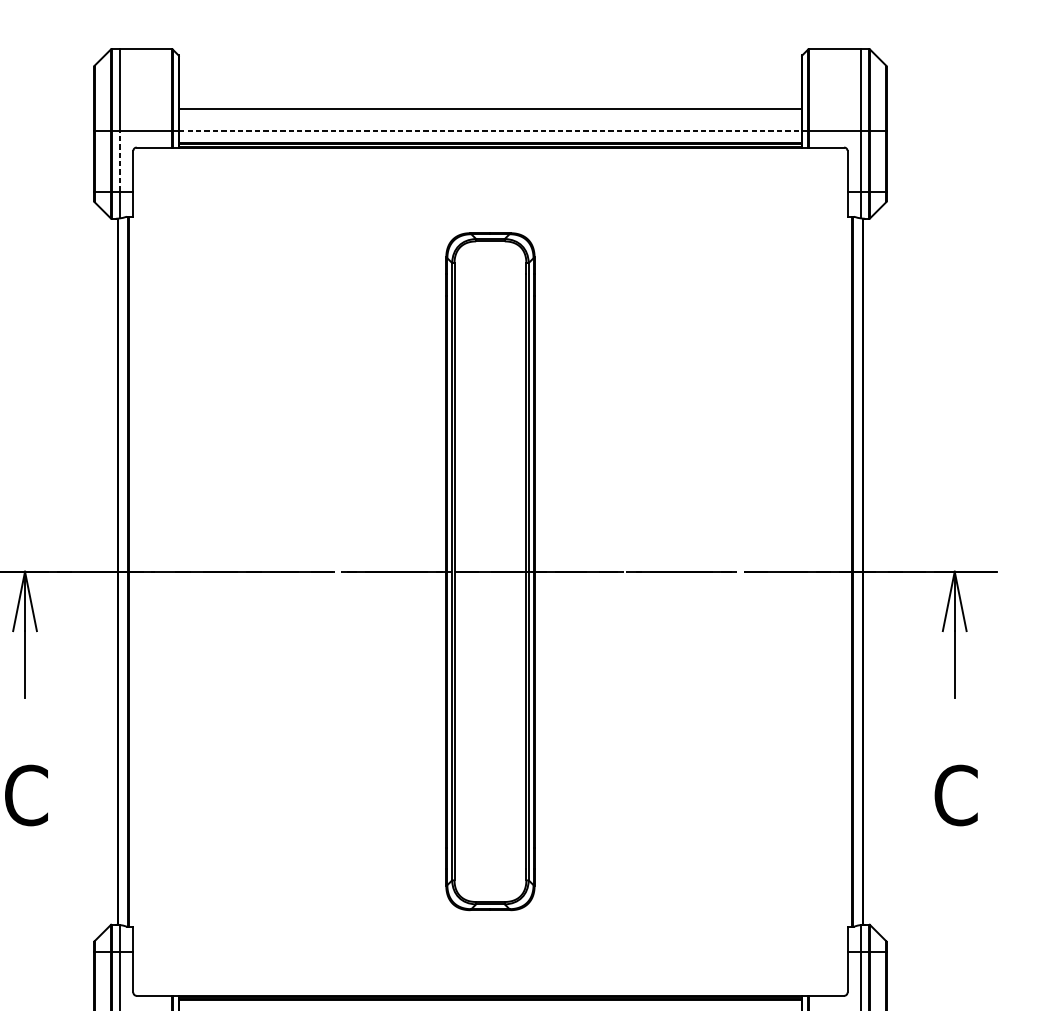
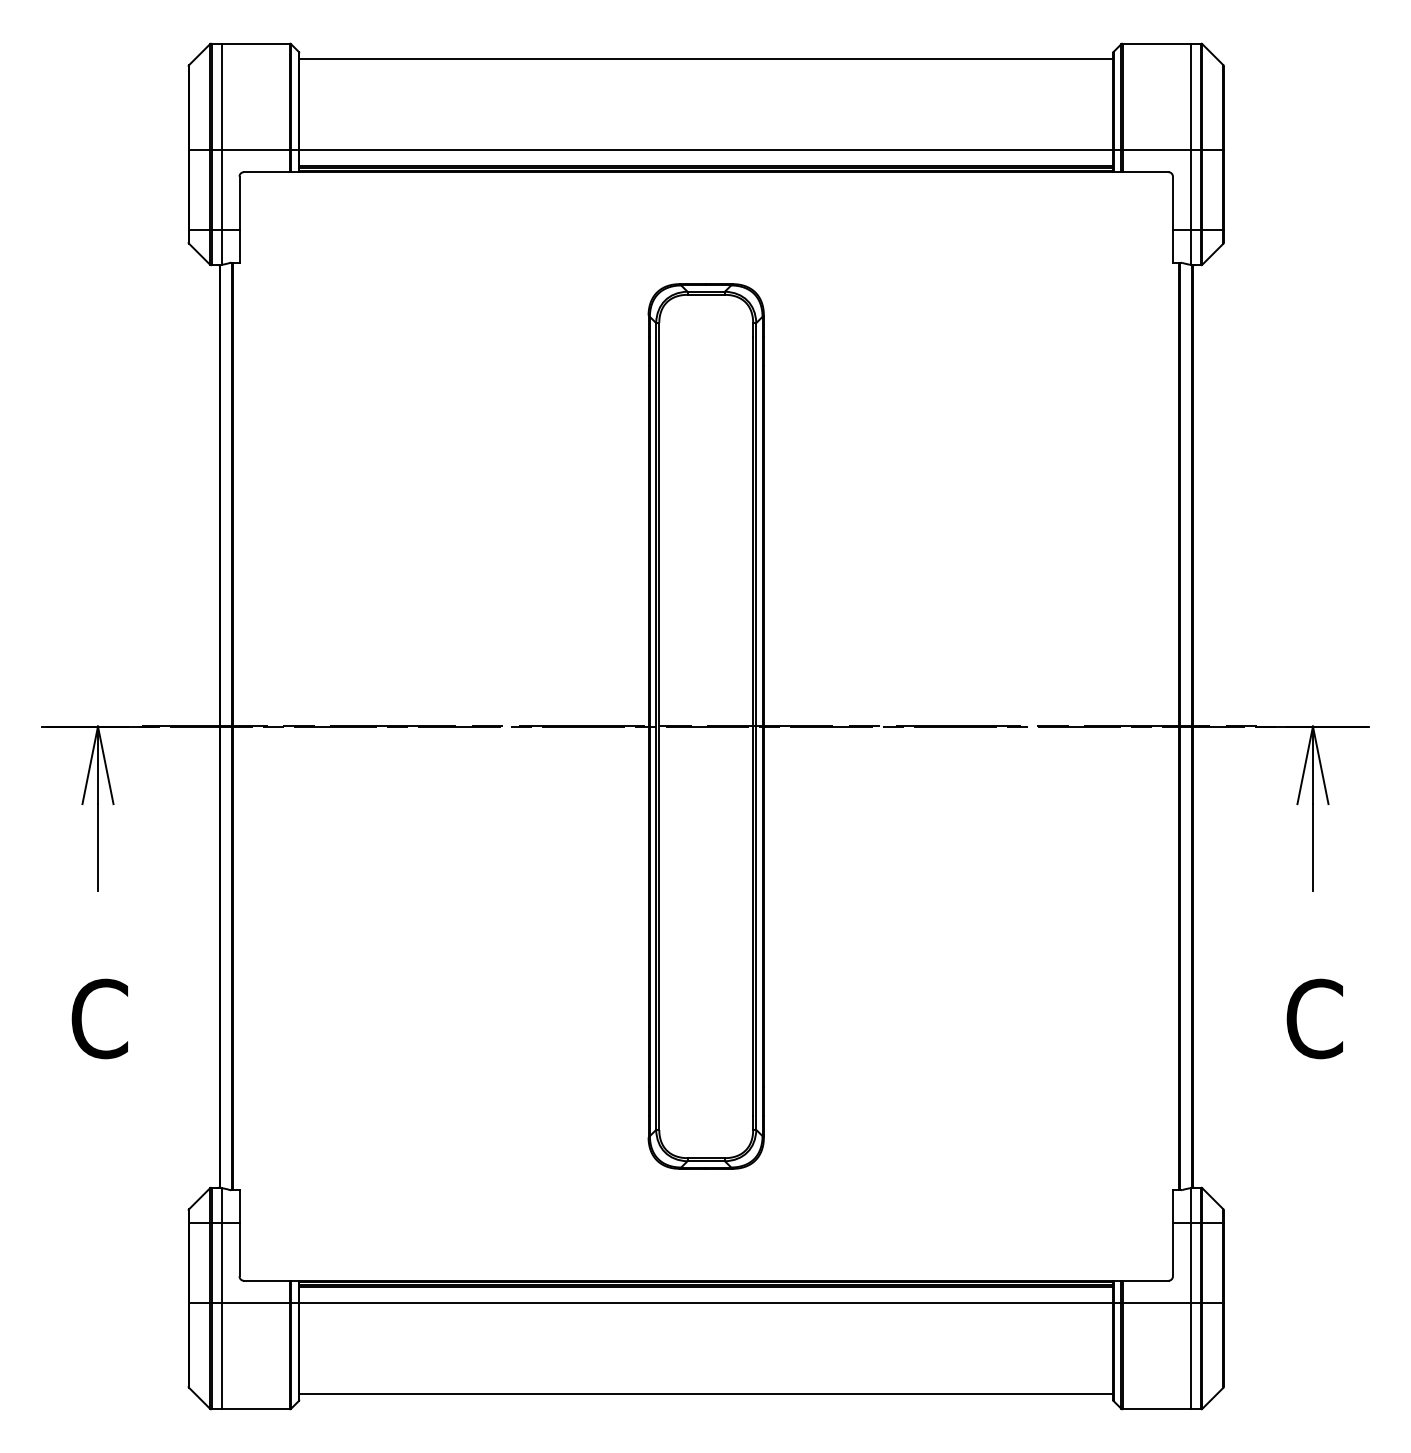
line: (490, 109) -> (706, 59), moved
line: (490, 130) -> (706, 150), dashed -> solid
line: (119, 160) -> (221, 189), dashed -> solid

